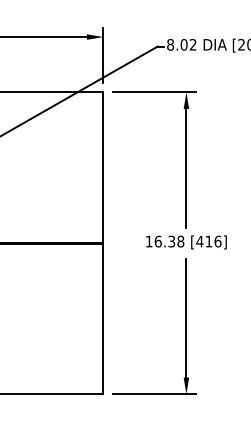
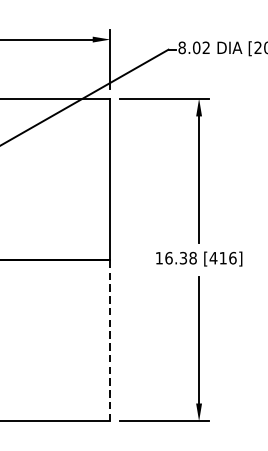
line: (103, 318) -> (110, 340), solid -> dashed

